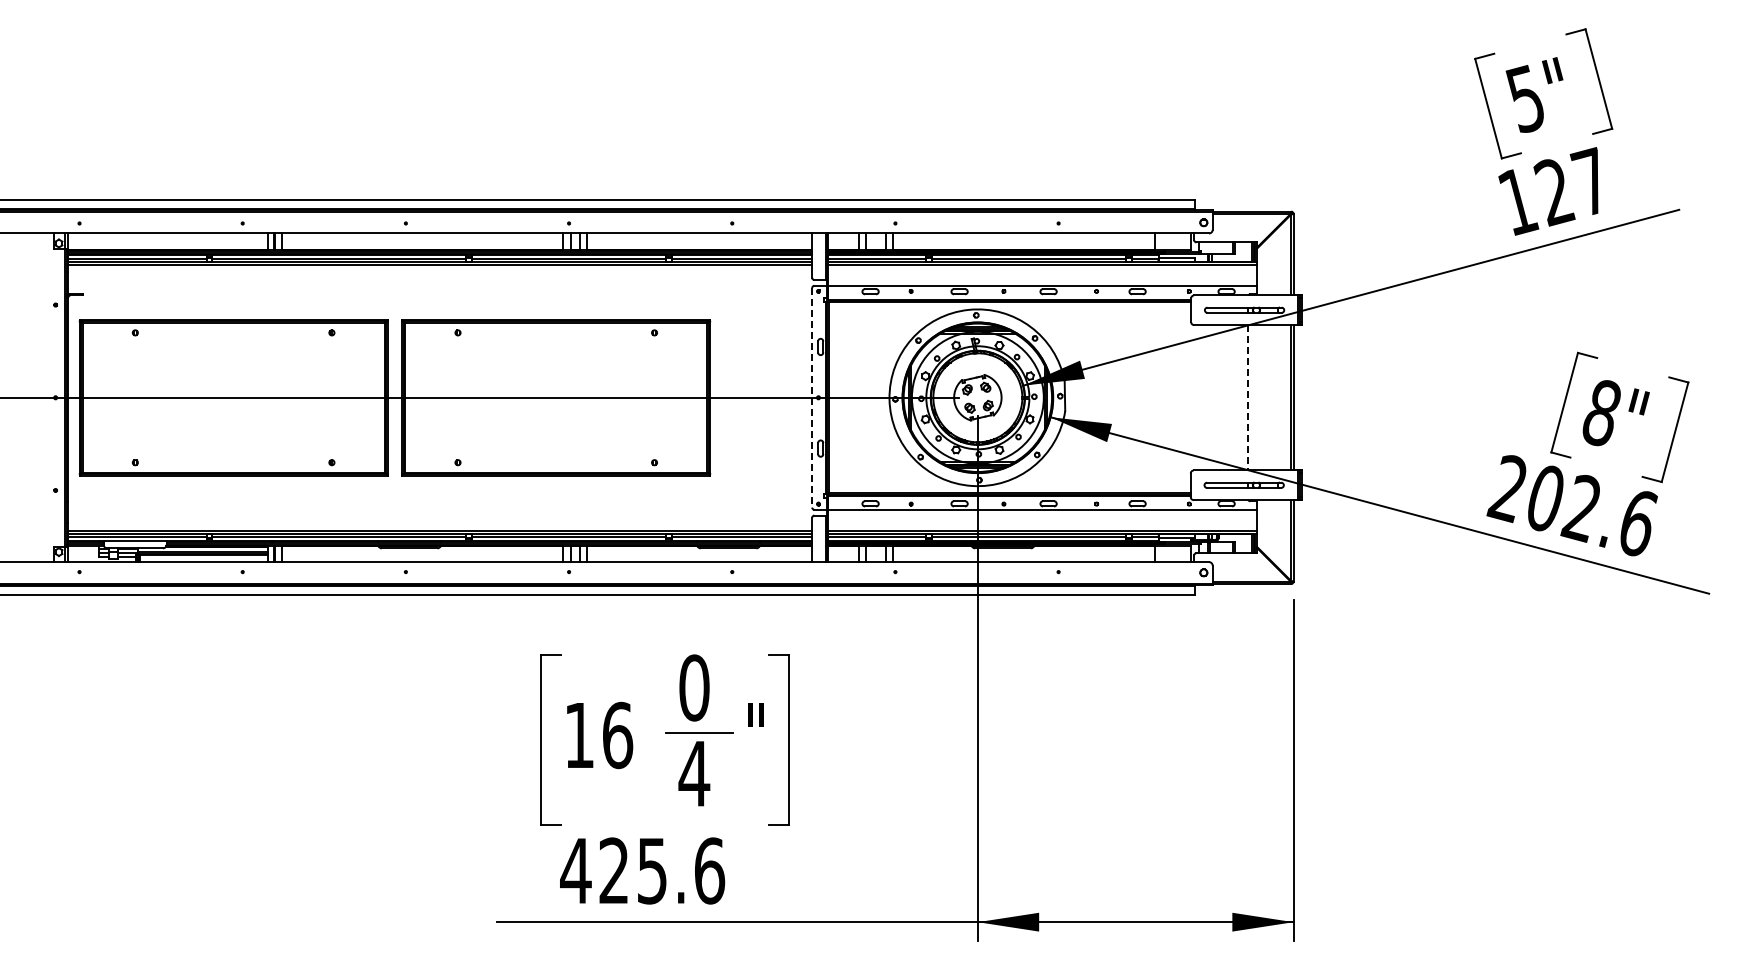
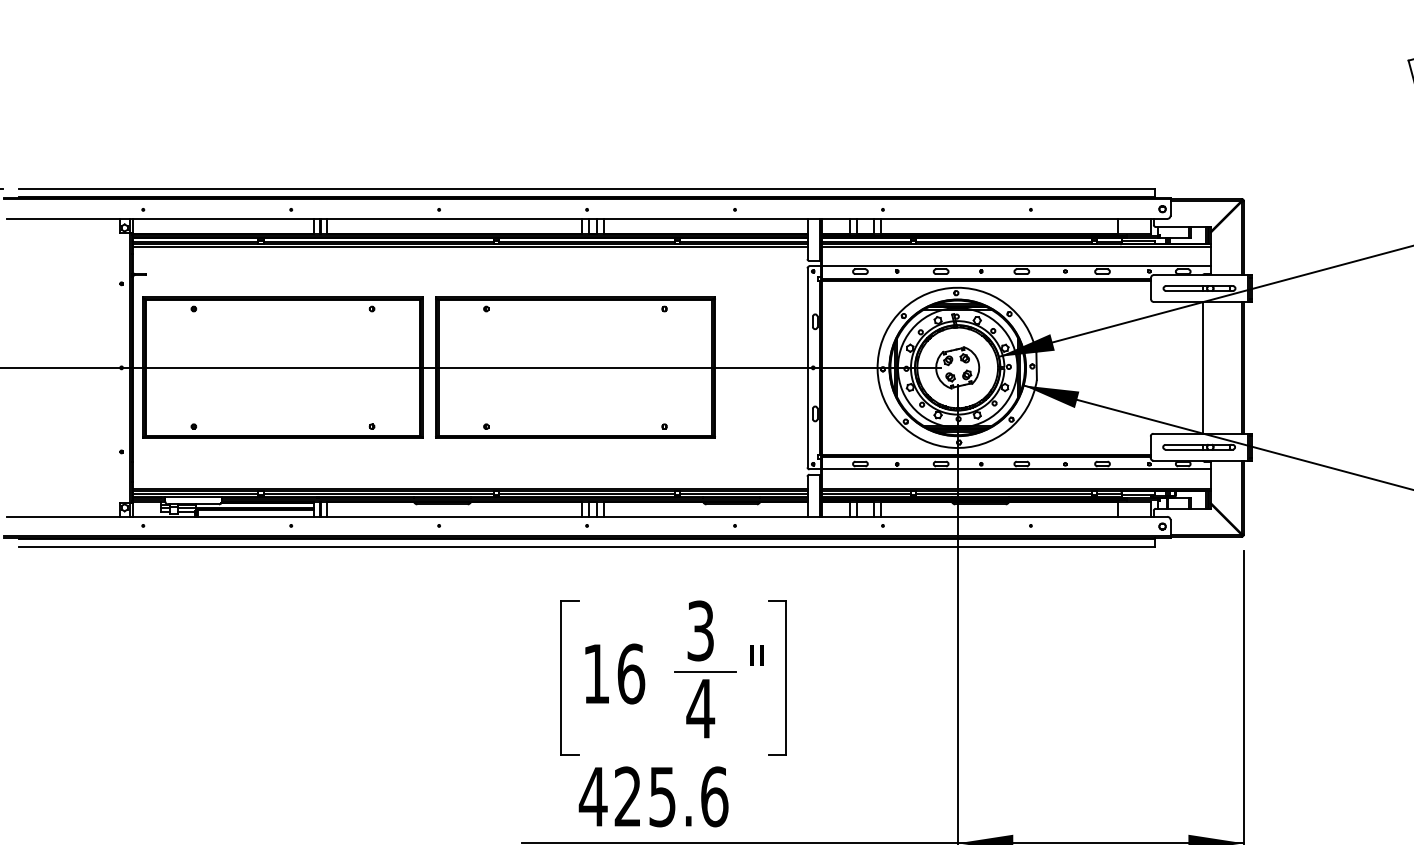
line: (812, 397) -> (807, 367), dashed -> solid
line: (1247, 397) -> (1202, 367), dashed -> solid
text: (694, 687) -> (700, 630), 0 -> 3

